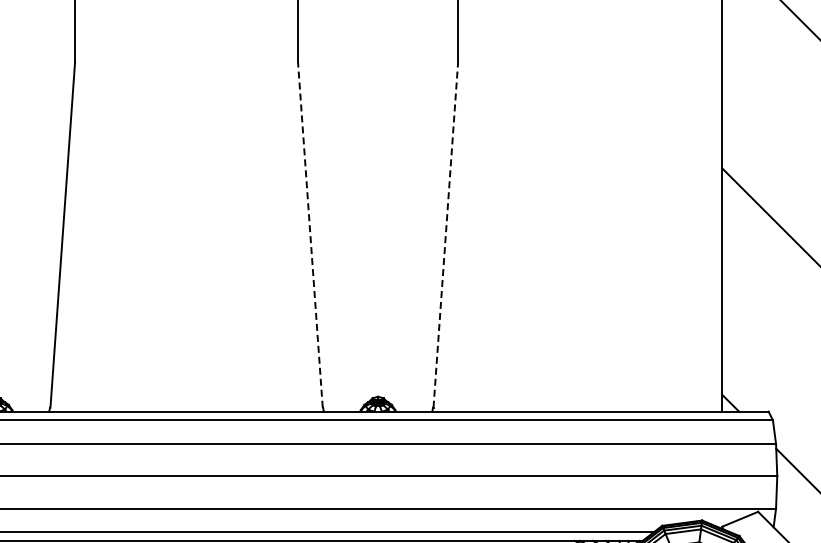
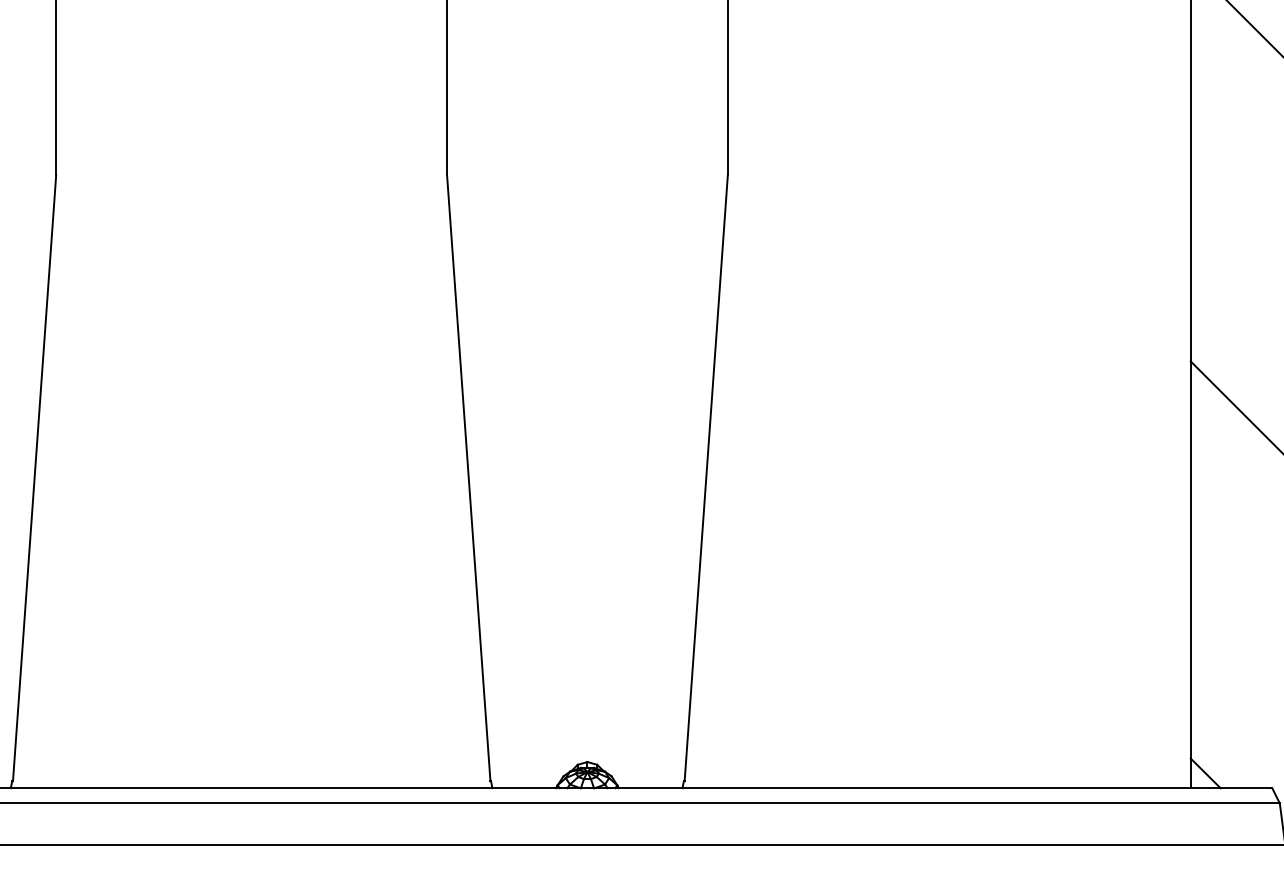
line: (310, 234) -> (468, 477), dashed -> solid
line: (445, 234) -> (705, 477), dashed -> solid

